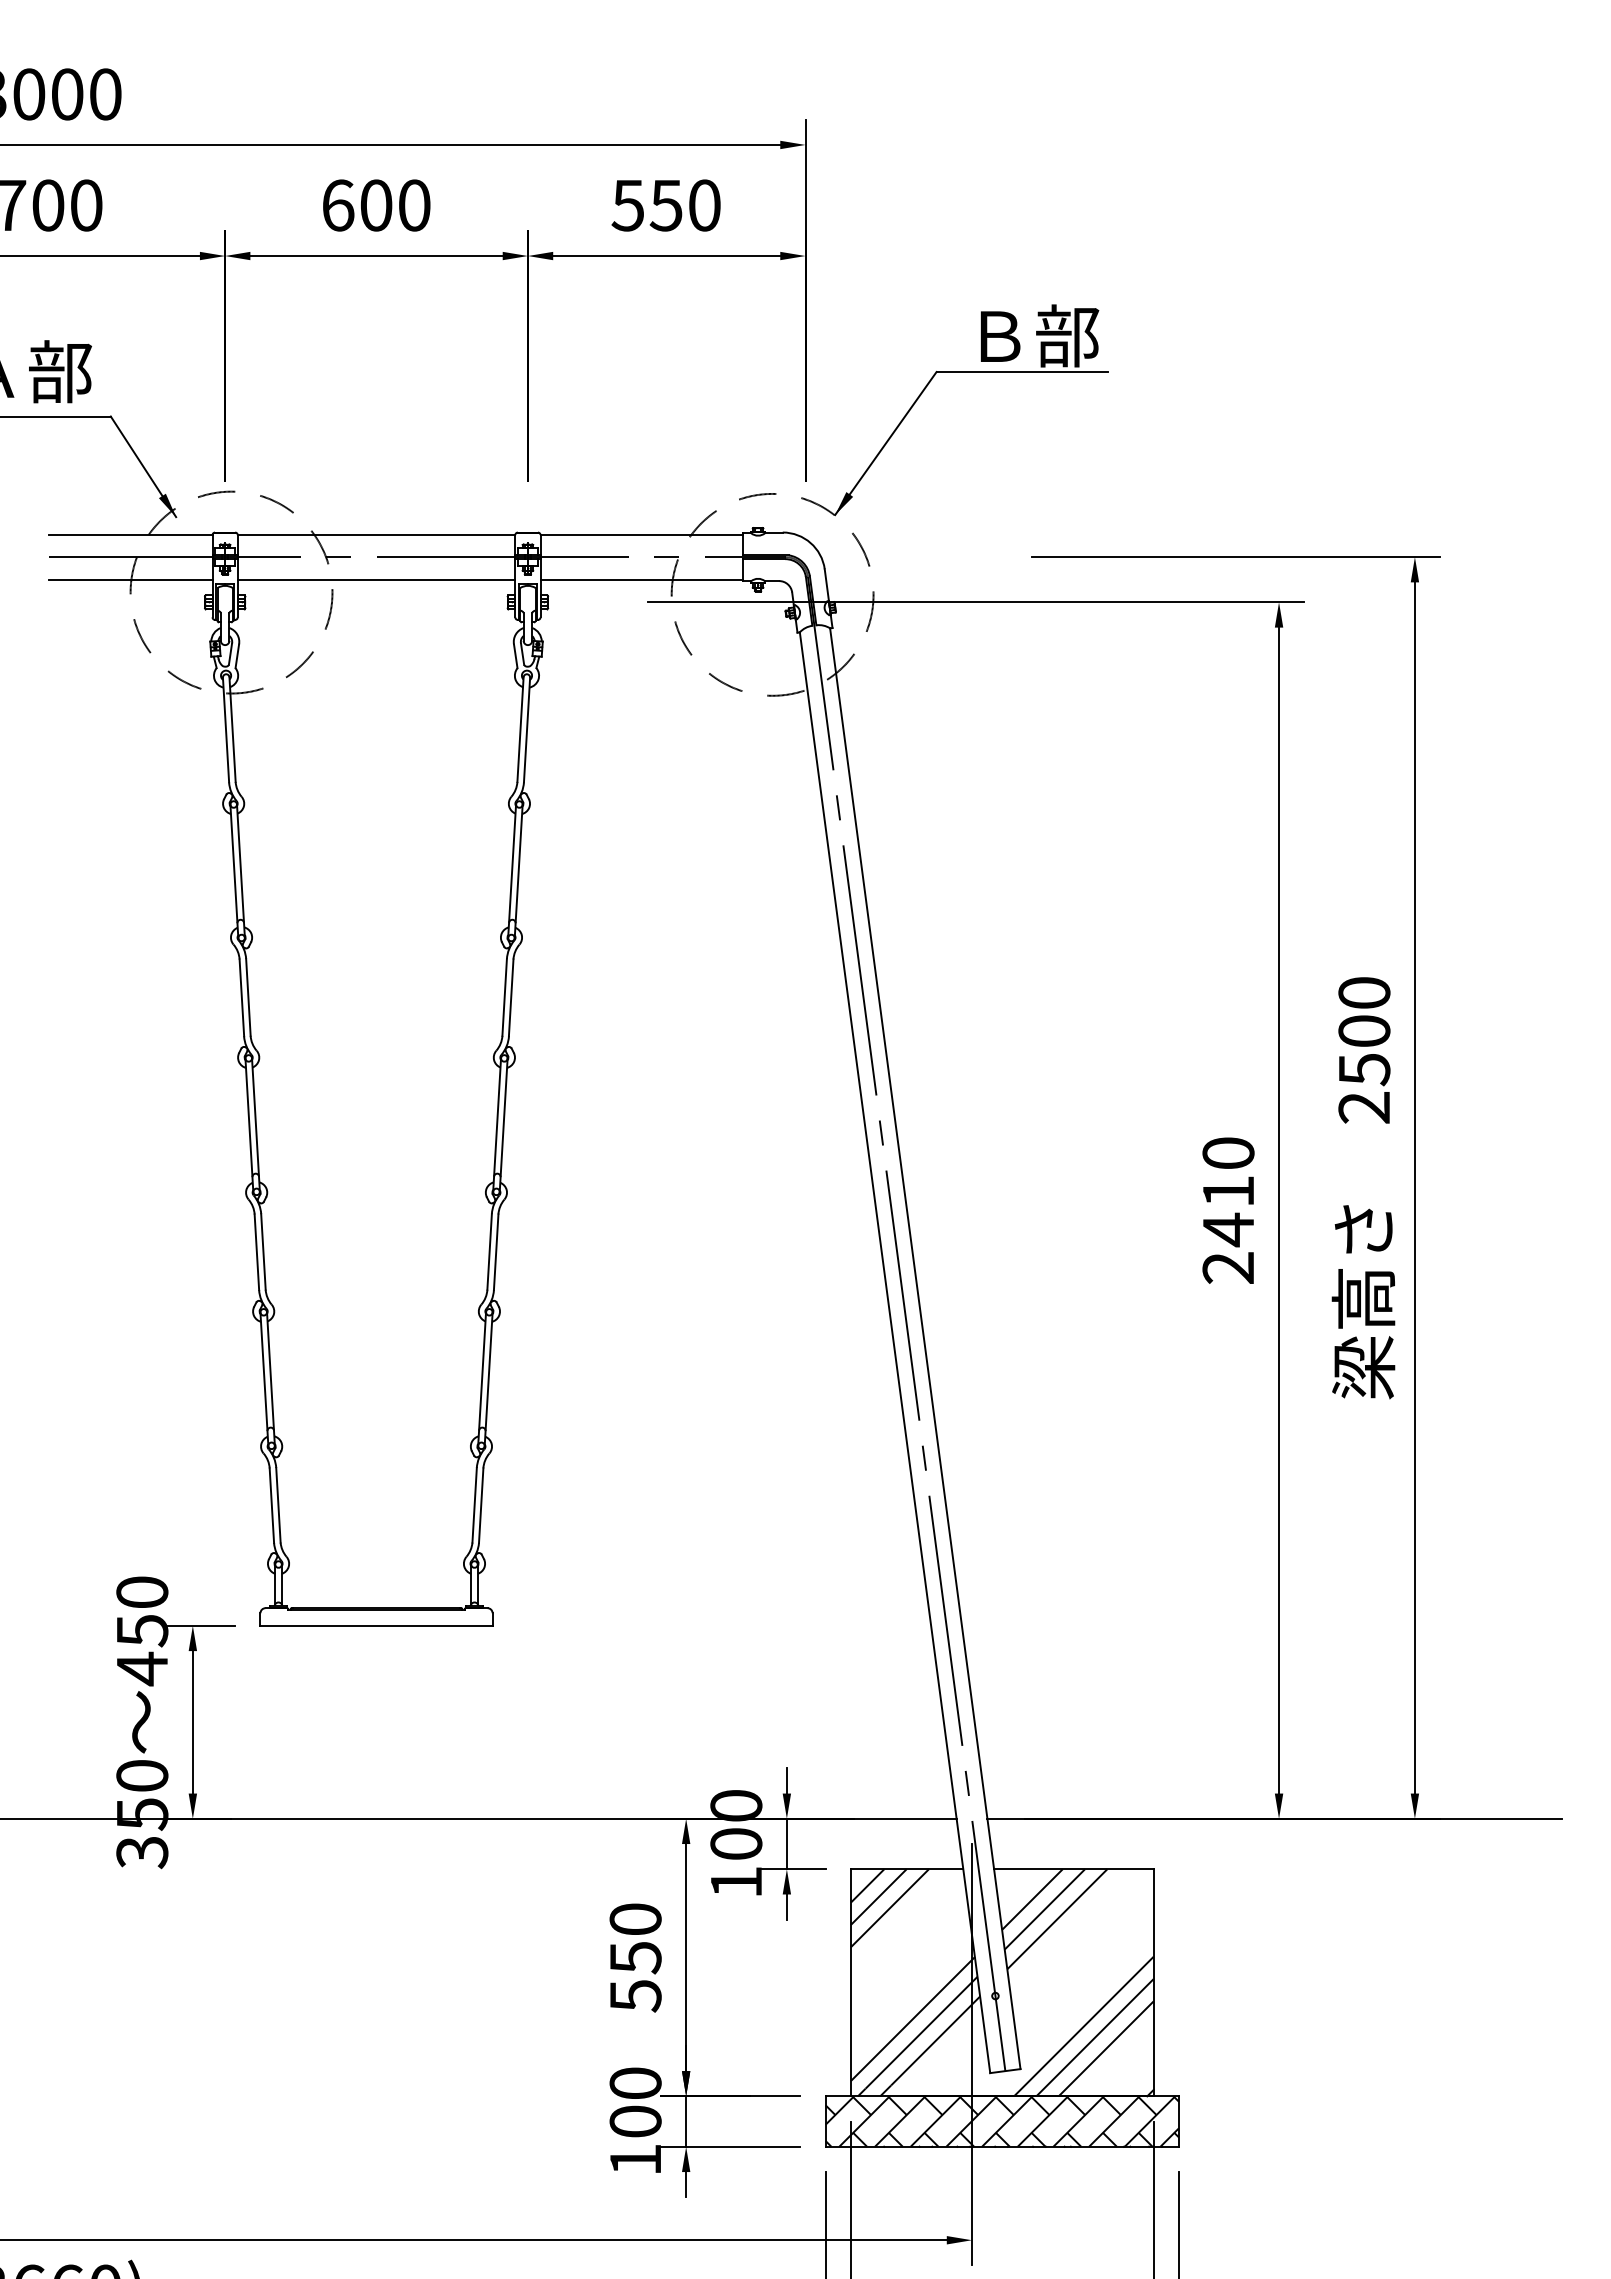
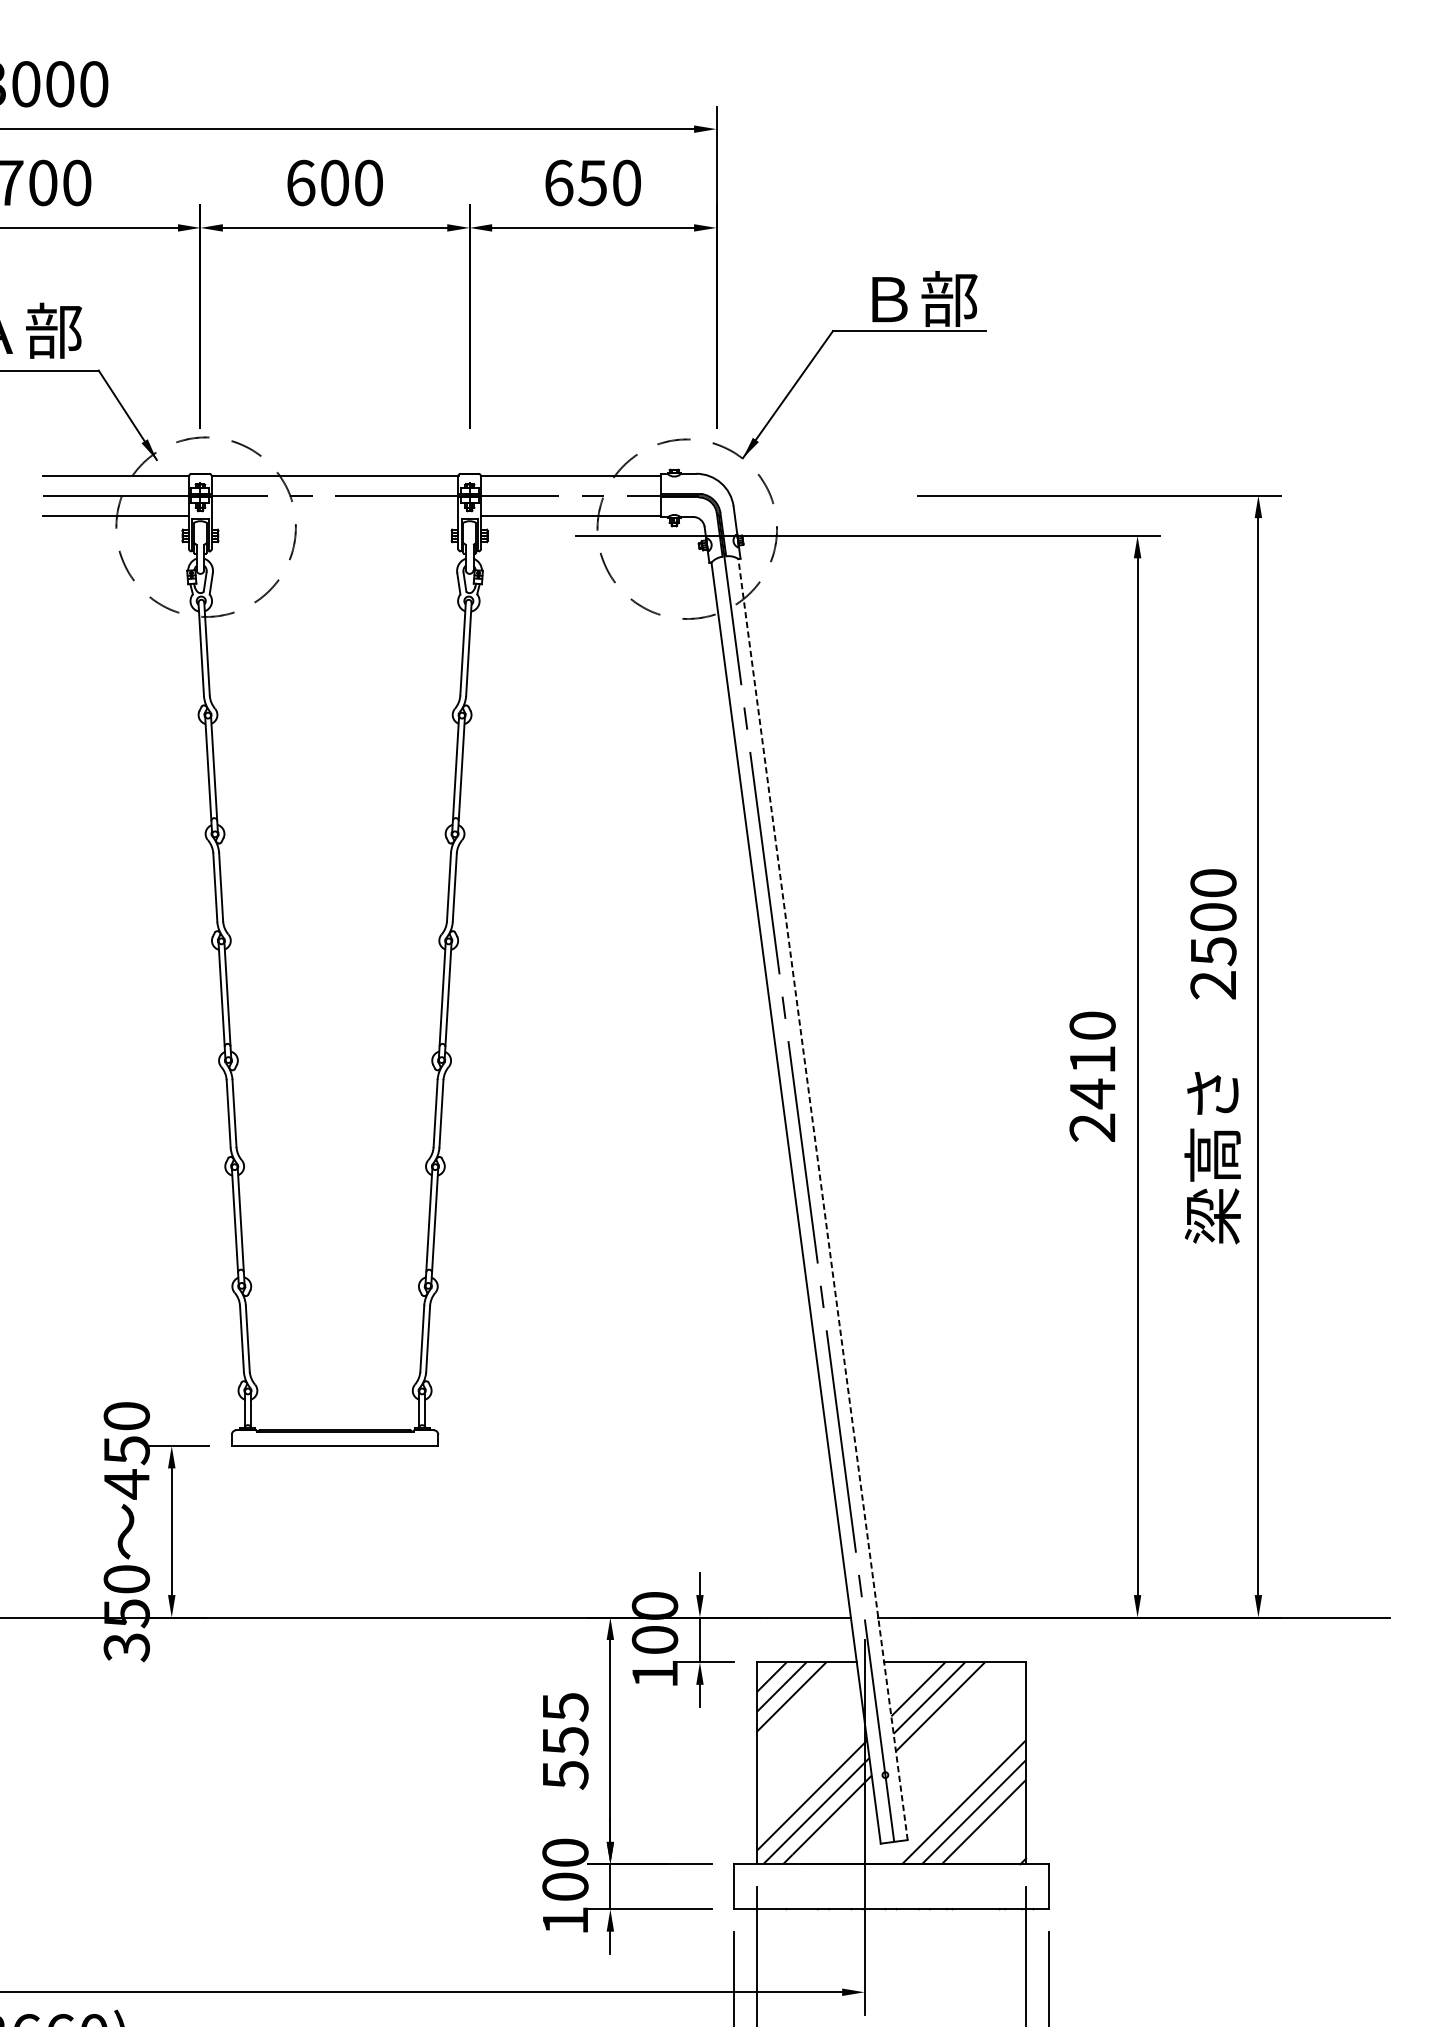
text: (627, 205) -> (558, 182), 550 -> 650
line: (376, 579) -> (335, 515), removed
line: (925, 1348) -> (823, 1199), solid -> dashed
text: (635, 1919) -> (565, 1707), 550 -> 555
hatch: (1001, 2121) -> (890, 1886), removed

